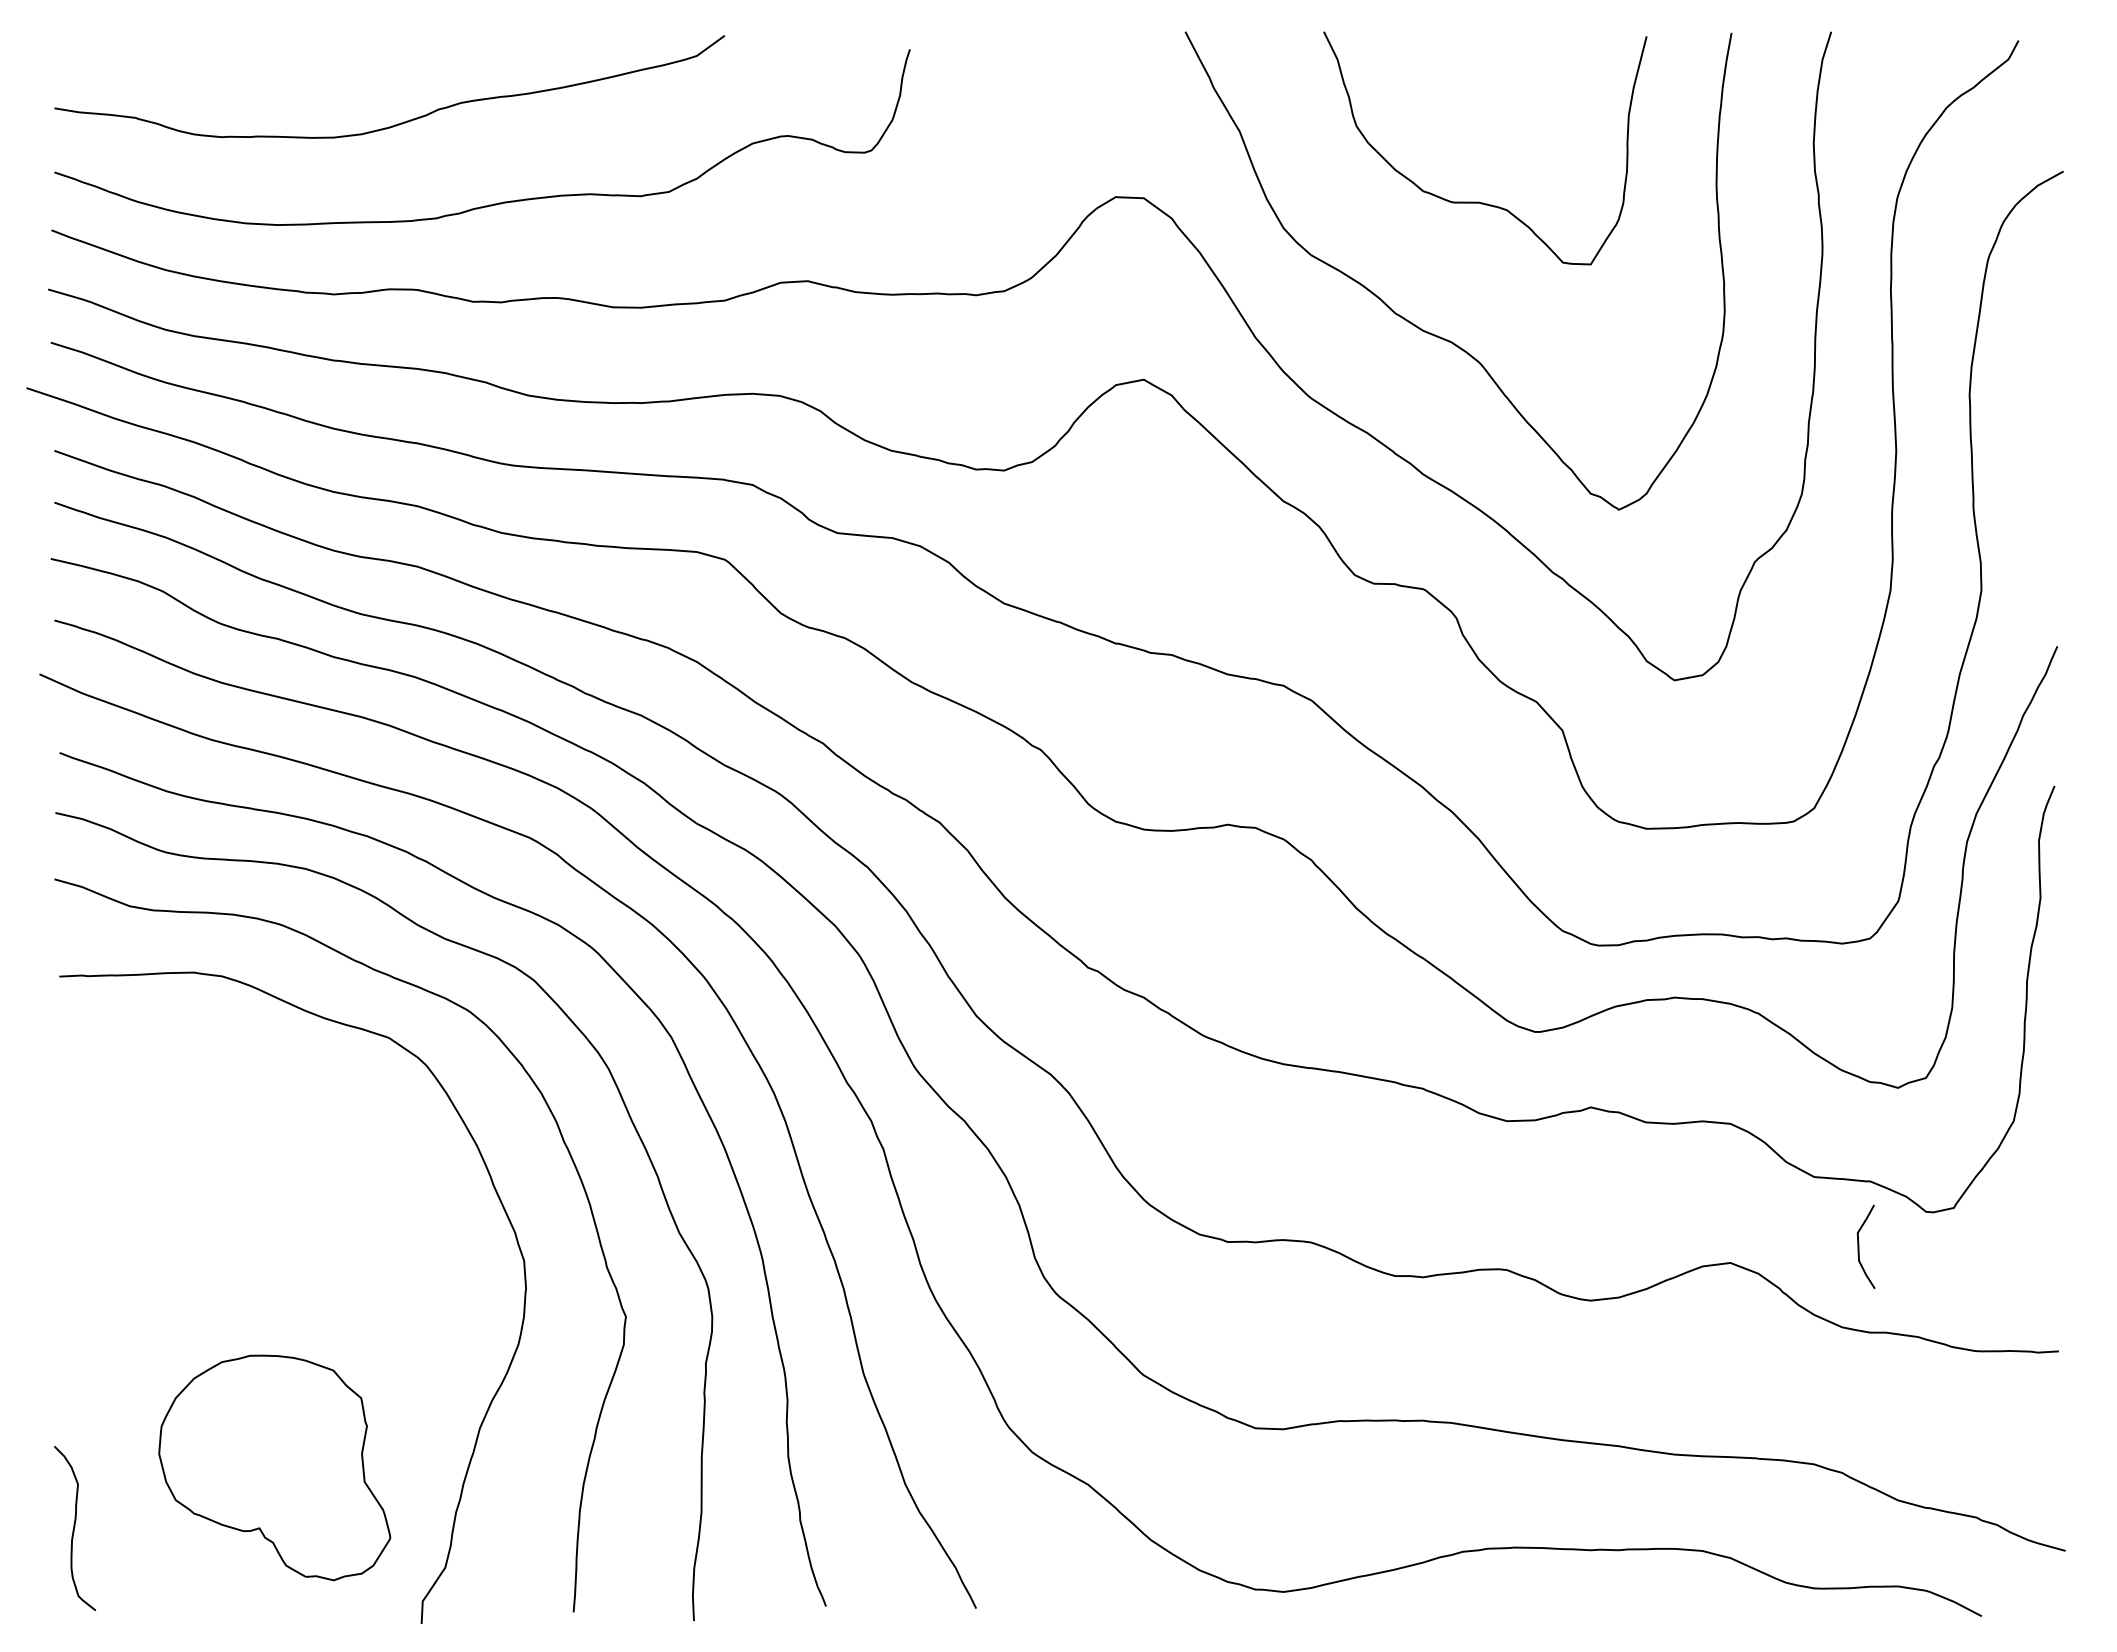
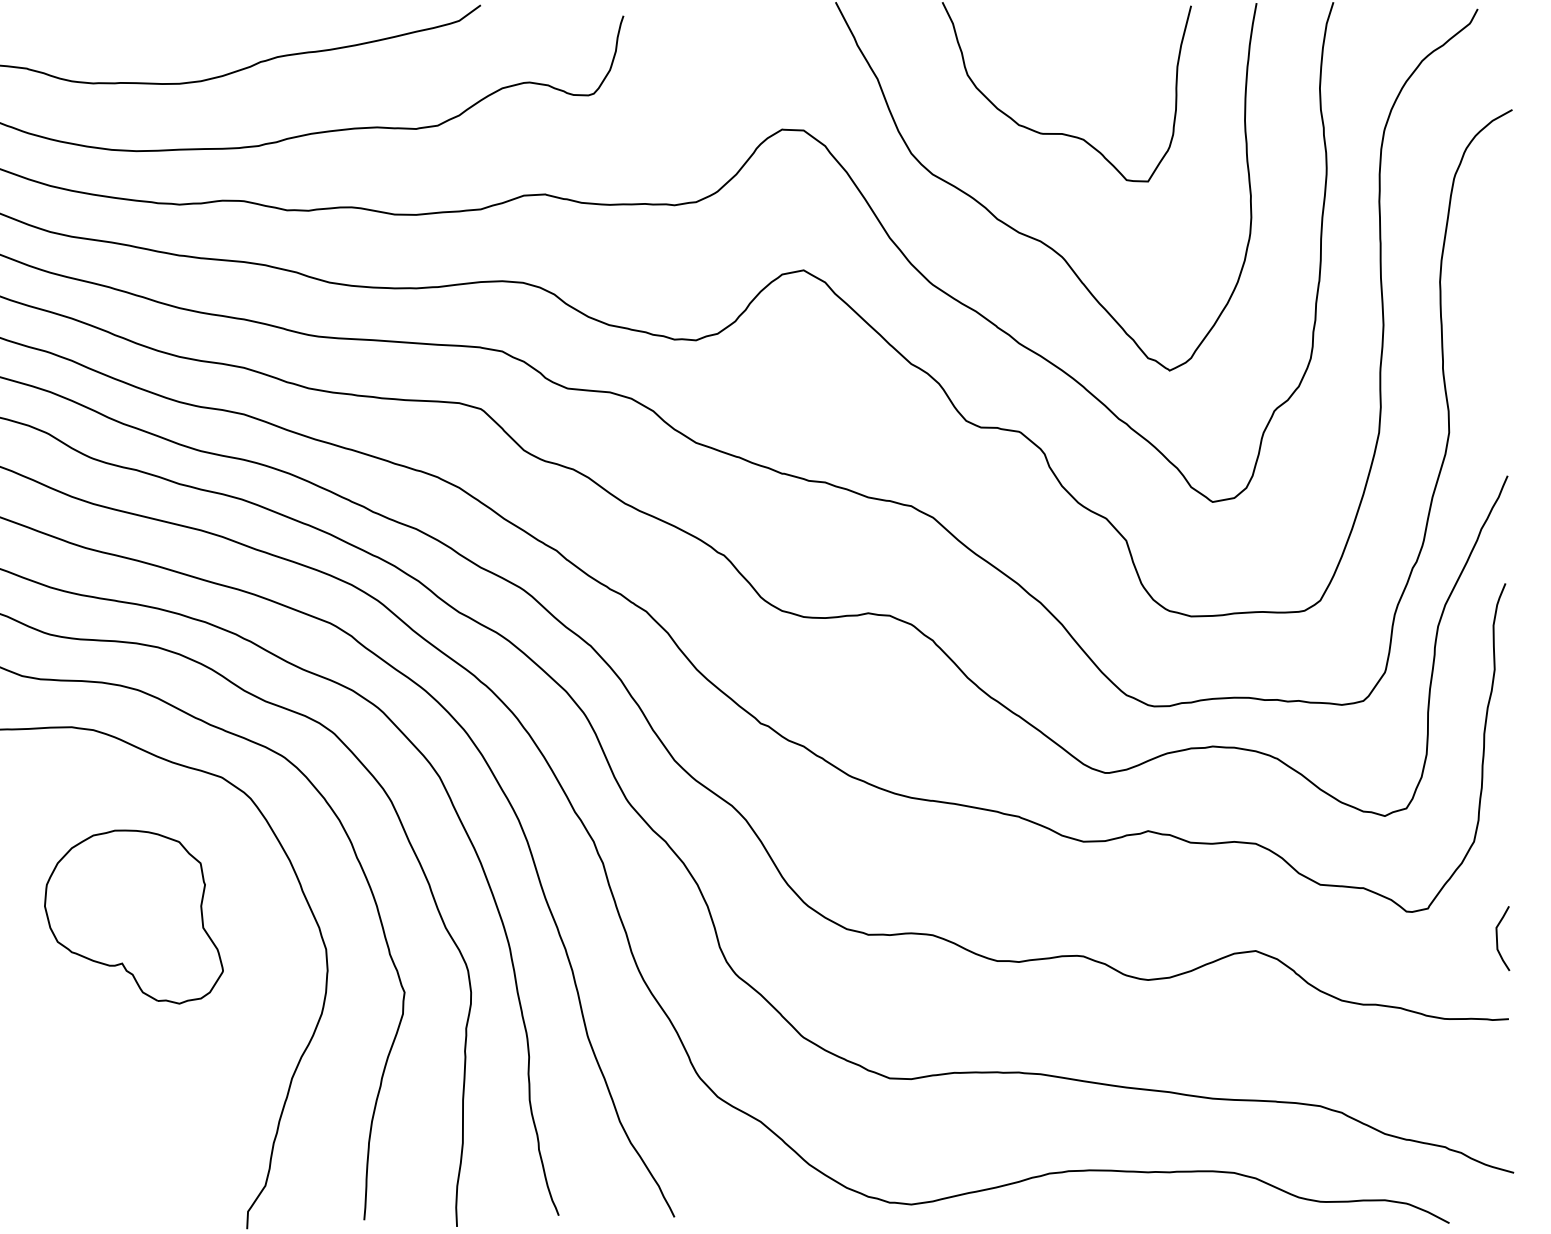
curve: (1859, 1246) -> (1497, 938), moved
part: (274, 1467) -> (133, 916), moved

